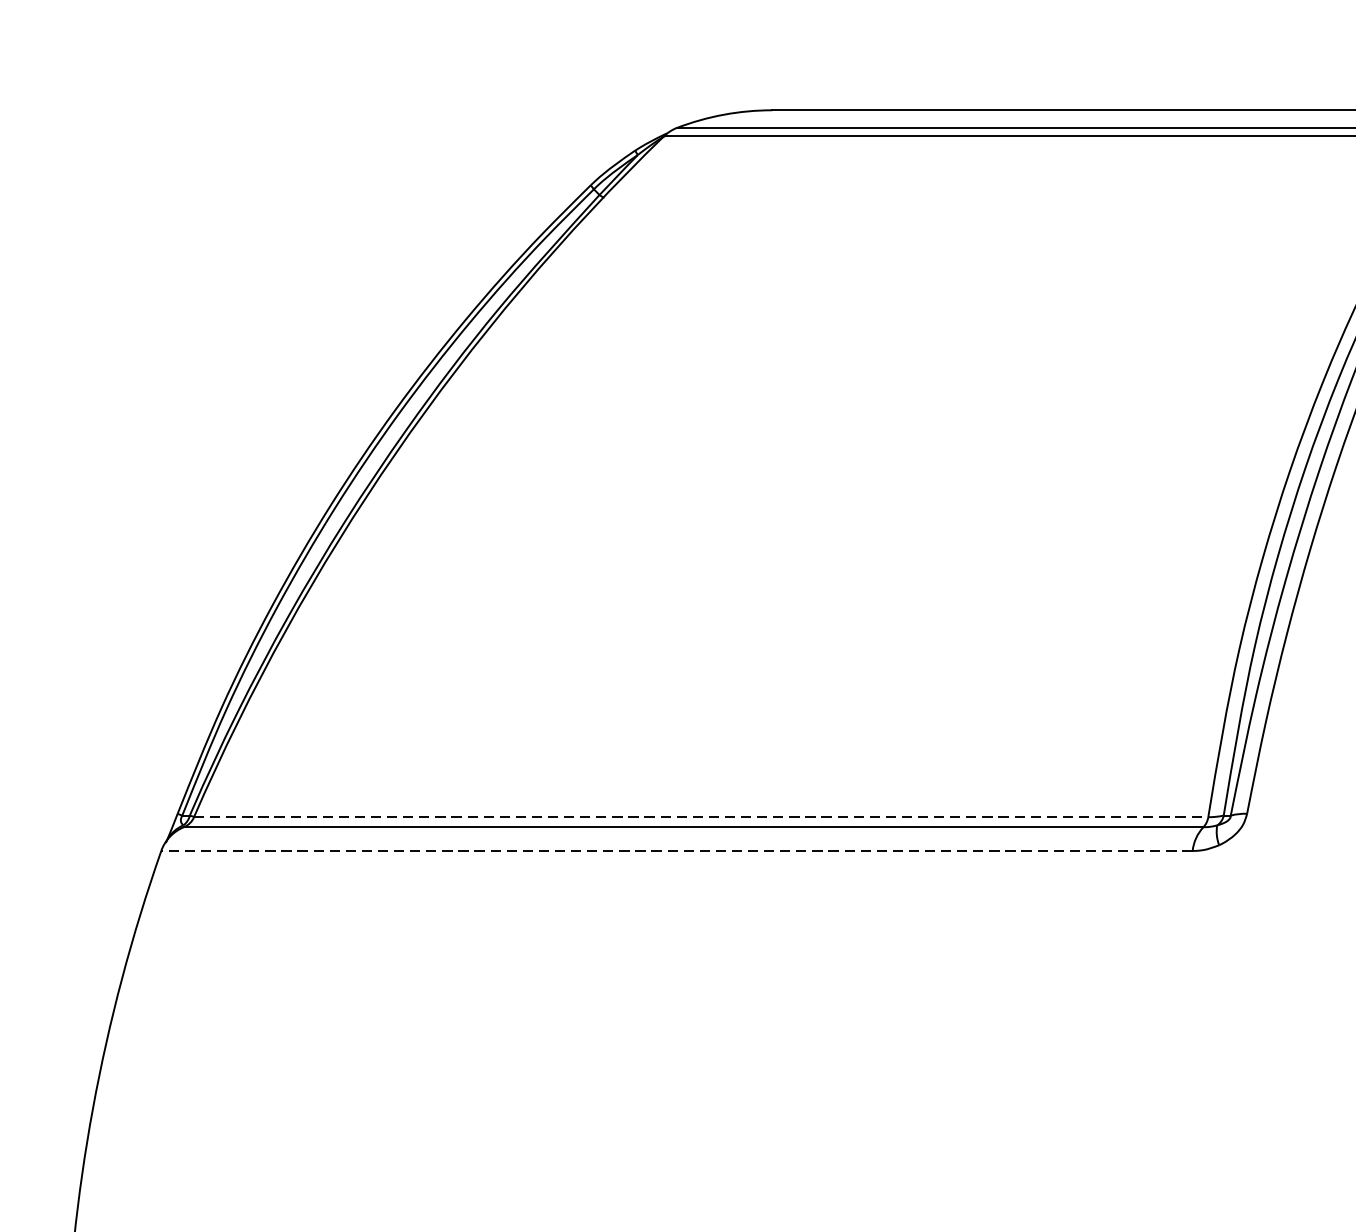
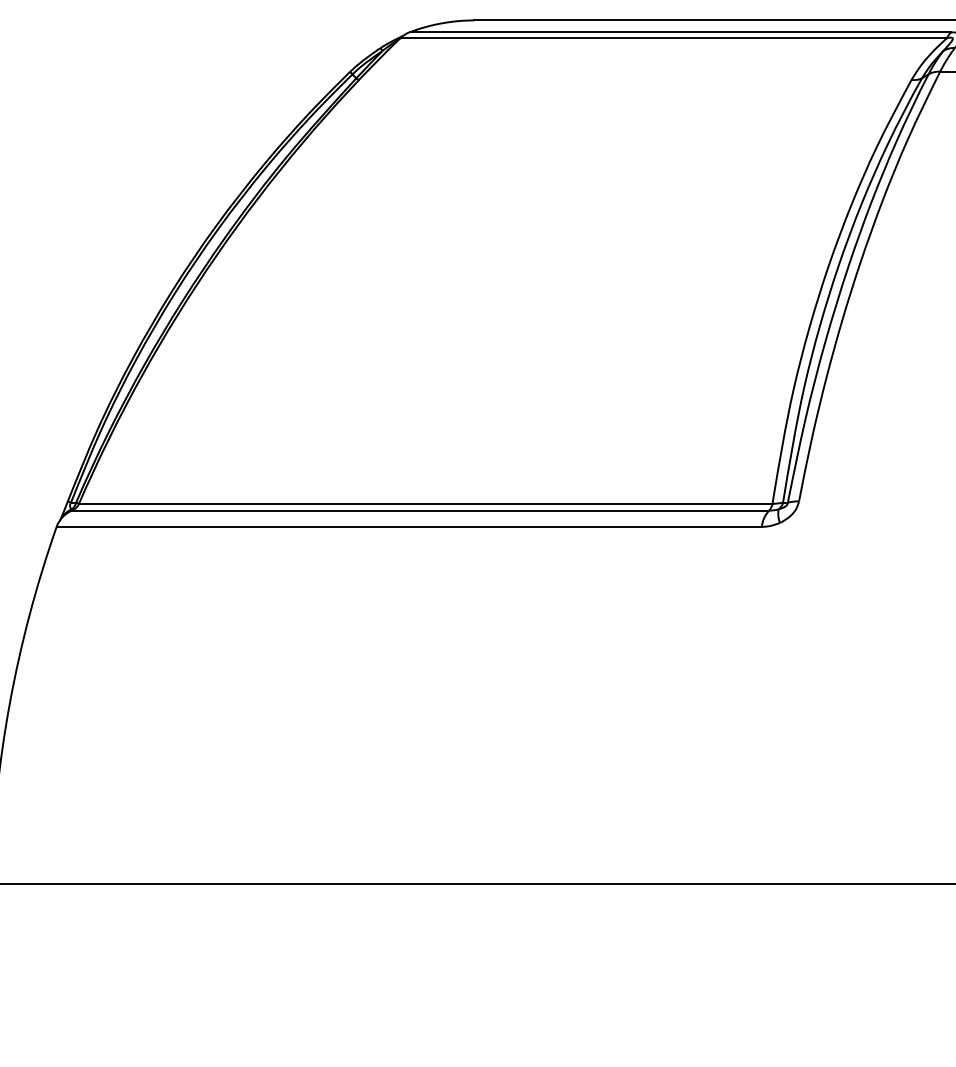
line: (700, 816) -> (425, 503), dashed -> solid
line: (677, 850) -> (409, 526), dashed -> solid

